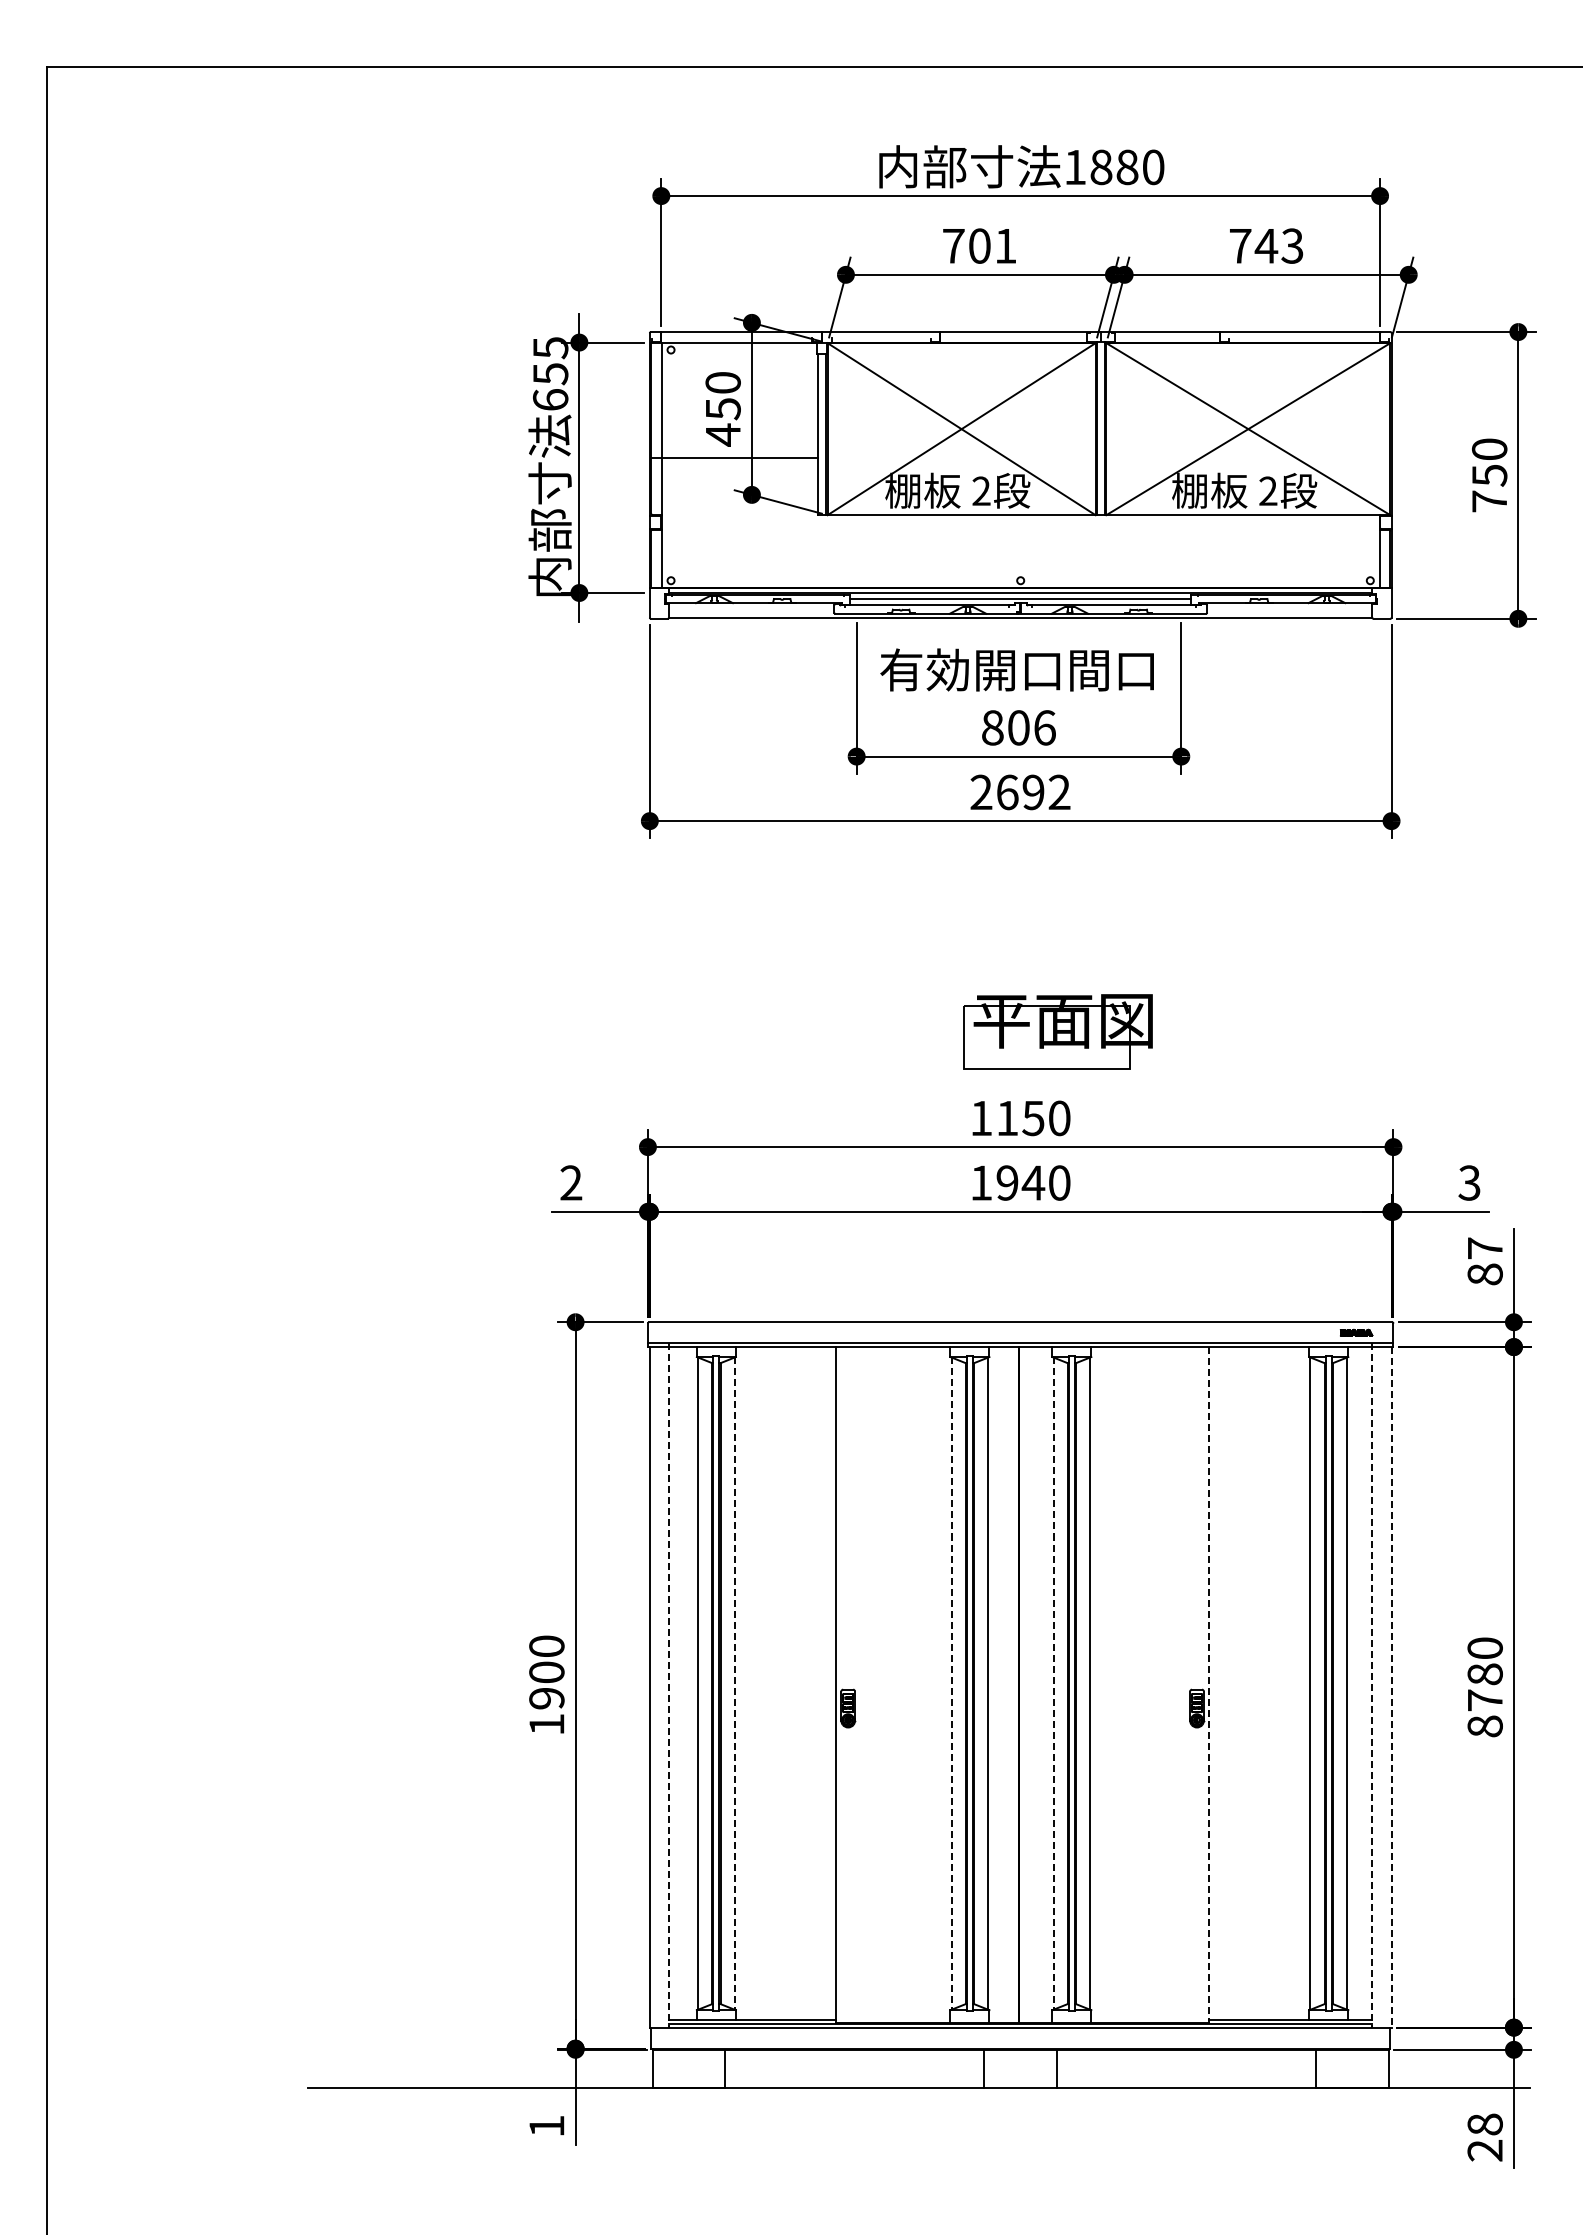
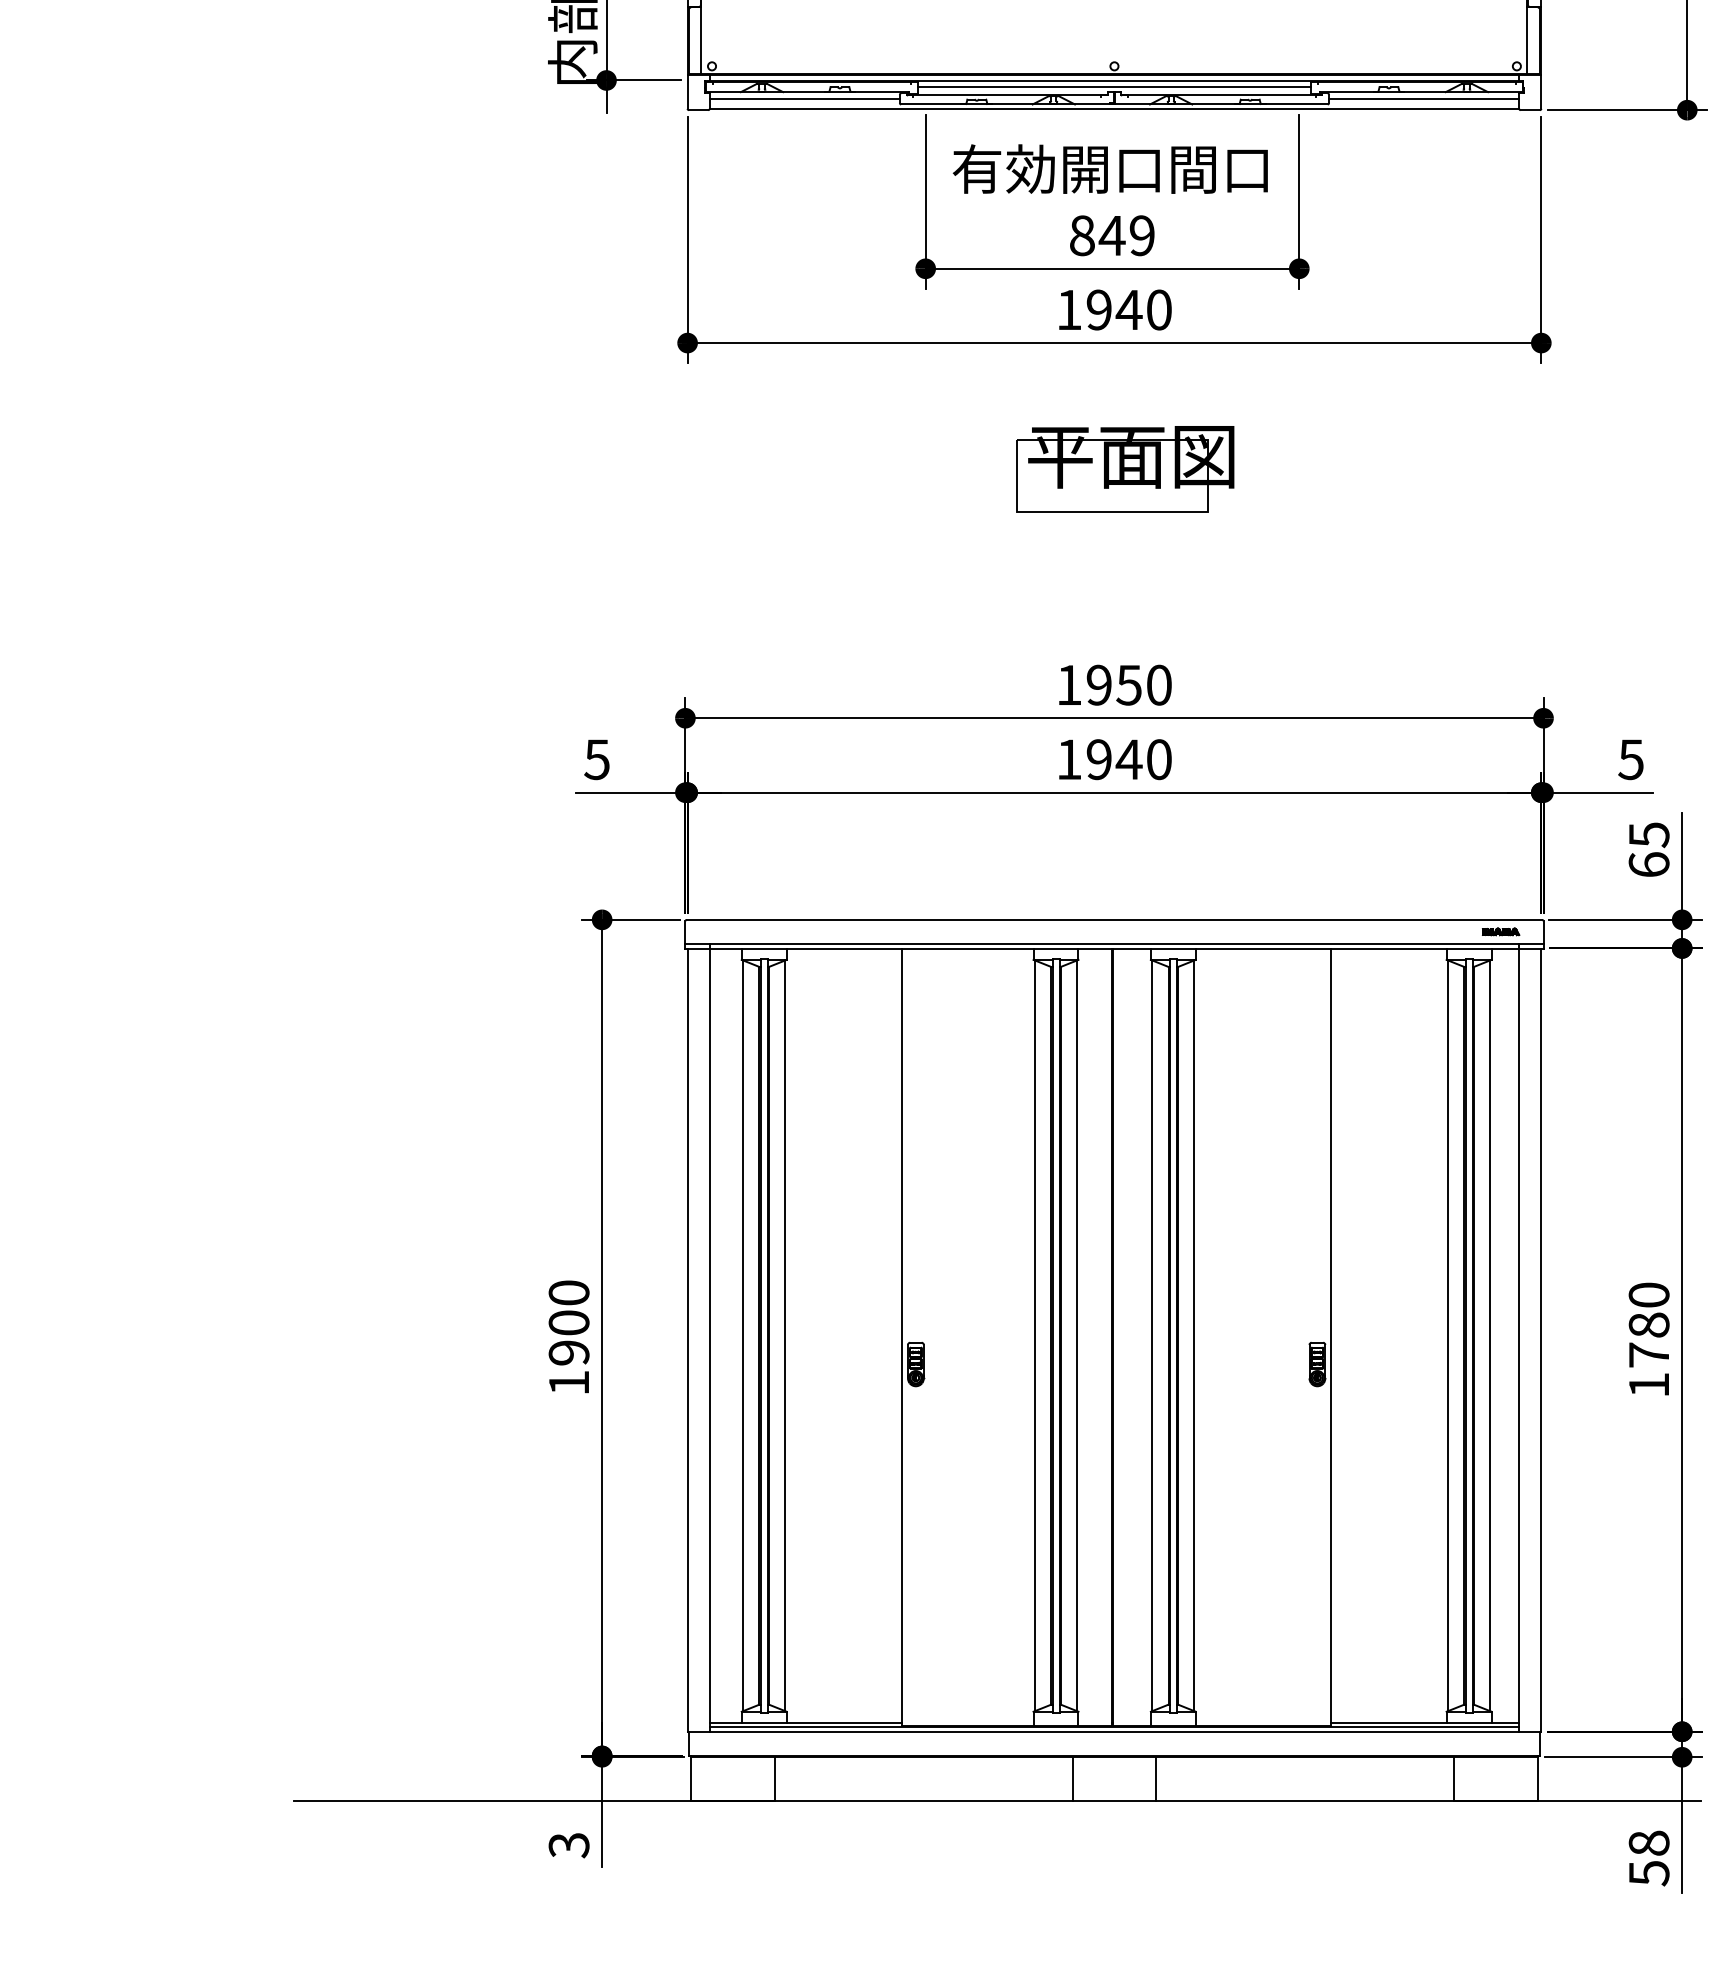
line: (751, 609) -> (804, 99), added
line: (1289, 609) -> (1423, 99), added
text: (1030, 727) -> (1125, 235), 806 -> 849
text: (1020, 792) -> (1114, 310), 2692 -> 1940
part: (1057, 1031) -> (1124, 468), moved
text: (1007, 1118) -> (1099, 685), 1150 -> 1950
text: (571, 1182) -> (597, 759), 2 -> 5
text: (1469, 1182) -> (1631, 759), 3 -> 5
text: (1484, 1261) -> (1648, 849), 87 -> 65
line: (734, 1684) -> (785, 1336), dashed -> solid
line: (951, 1684) -> (1034, 1336), dashed -> solid
line: (1053, 1684) -> (1152, 1336), dashed -> solid
line: (1209, 1684) -> (1331, 1336), dashed -> solid
line: (668, 1685) -> (709, 1337), dashed -> solid
line: (1372, 1685) -> (1519, 1337), dashed -> solid
line: (1391, 1687) -> (1541, 1340), dashed -> solid
text: (1484, 1726) -> (1648, 1385), 8780 -> 1780
text: (546, 2126) -> (568, 1845), 1 -> 3
text: (1484, 2150) -> (1648, 1873), 28 -> 58

